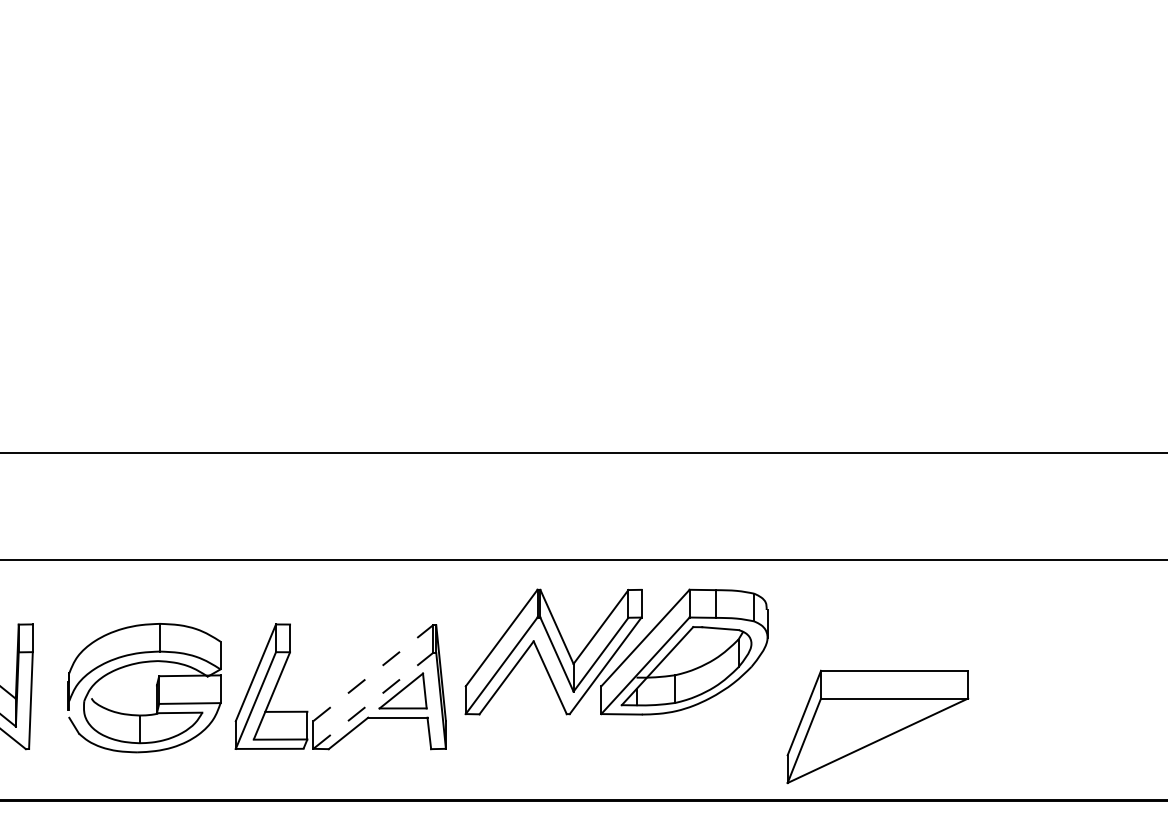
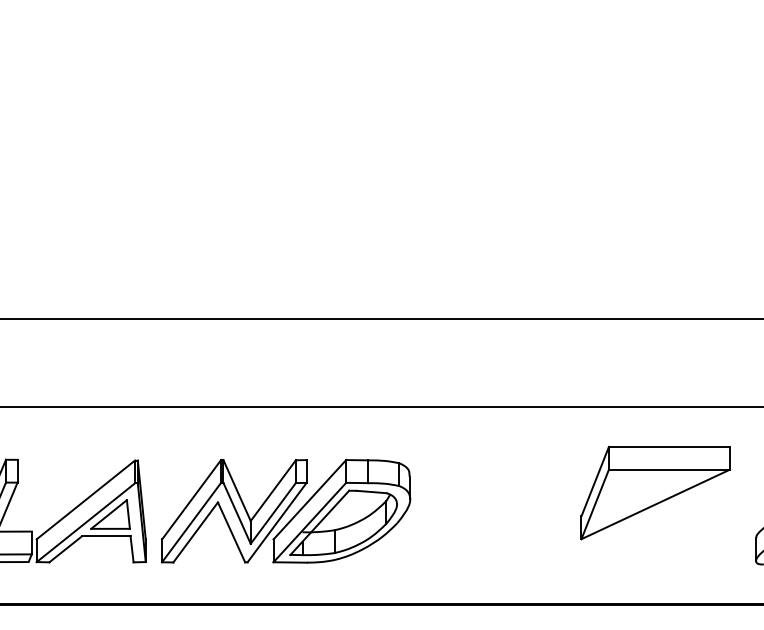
part: (616, 651) -> (286, 510), moved
line: (373, 673) -> (86, 500), dashed -> solid
line: (373, 700) -> (86, 522), dashed -> solid
part: (877, 726) -> (655, 492), moved

